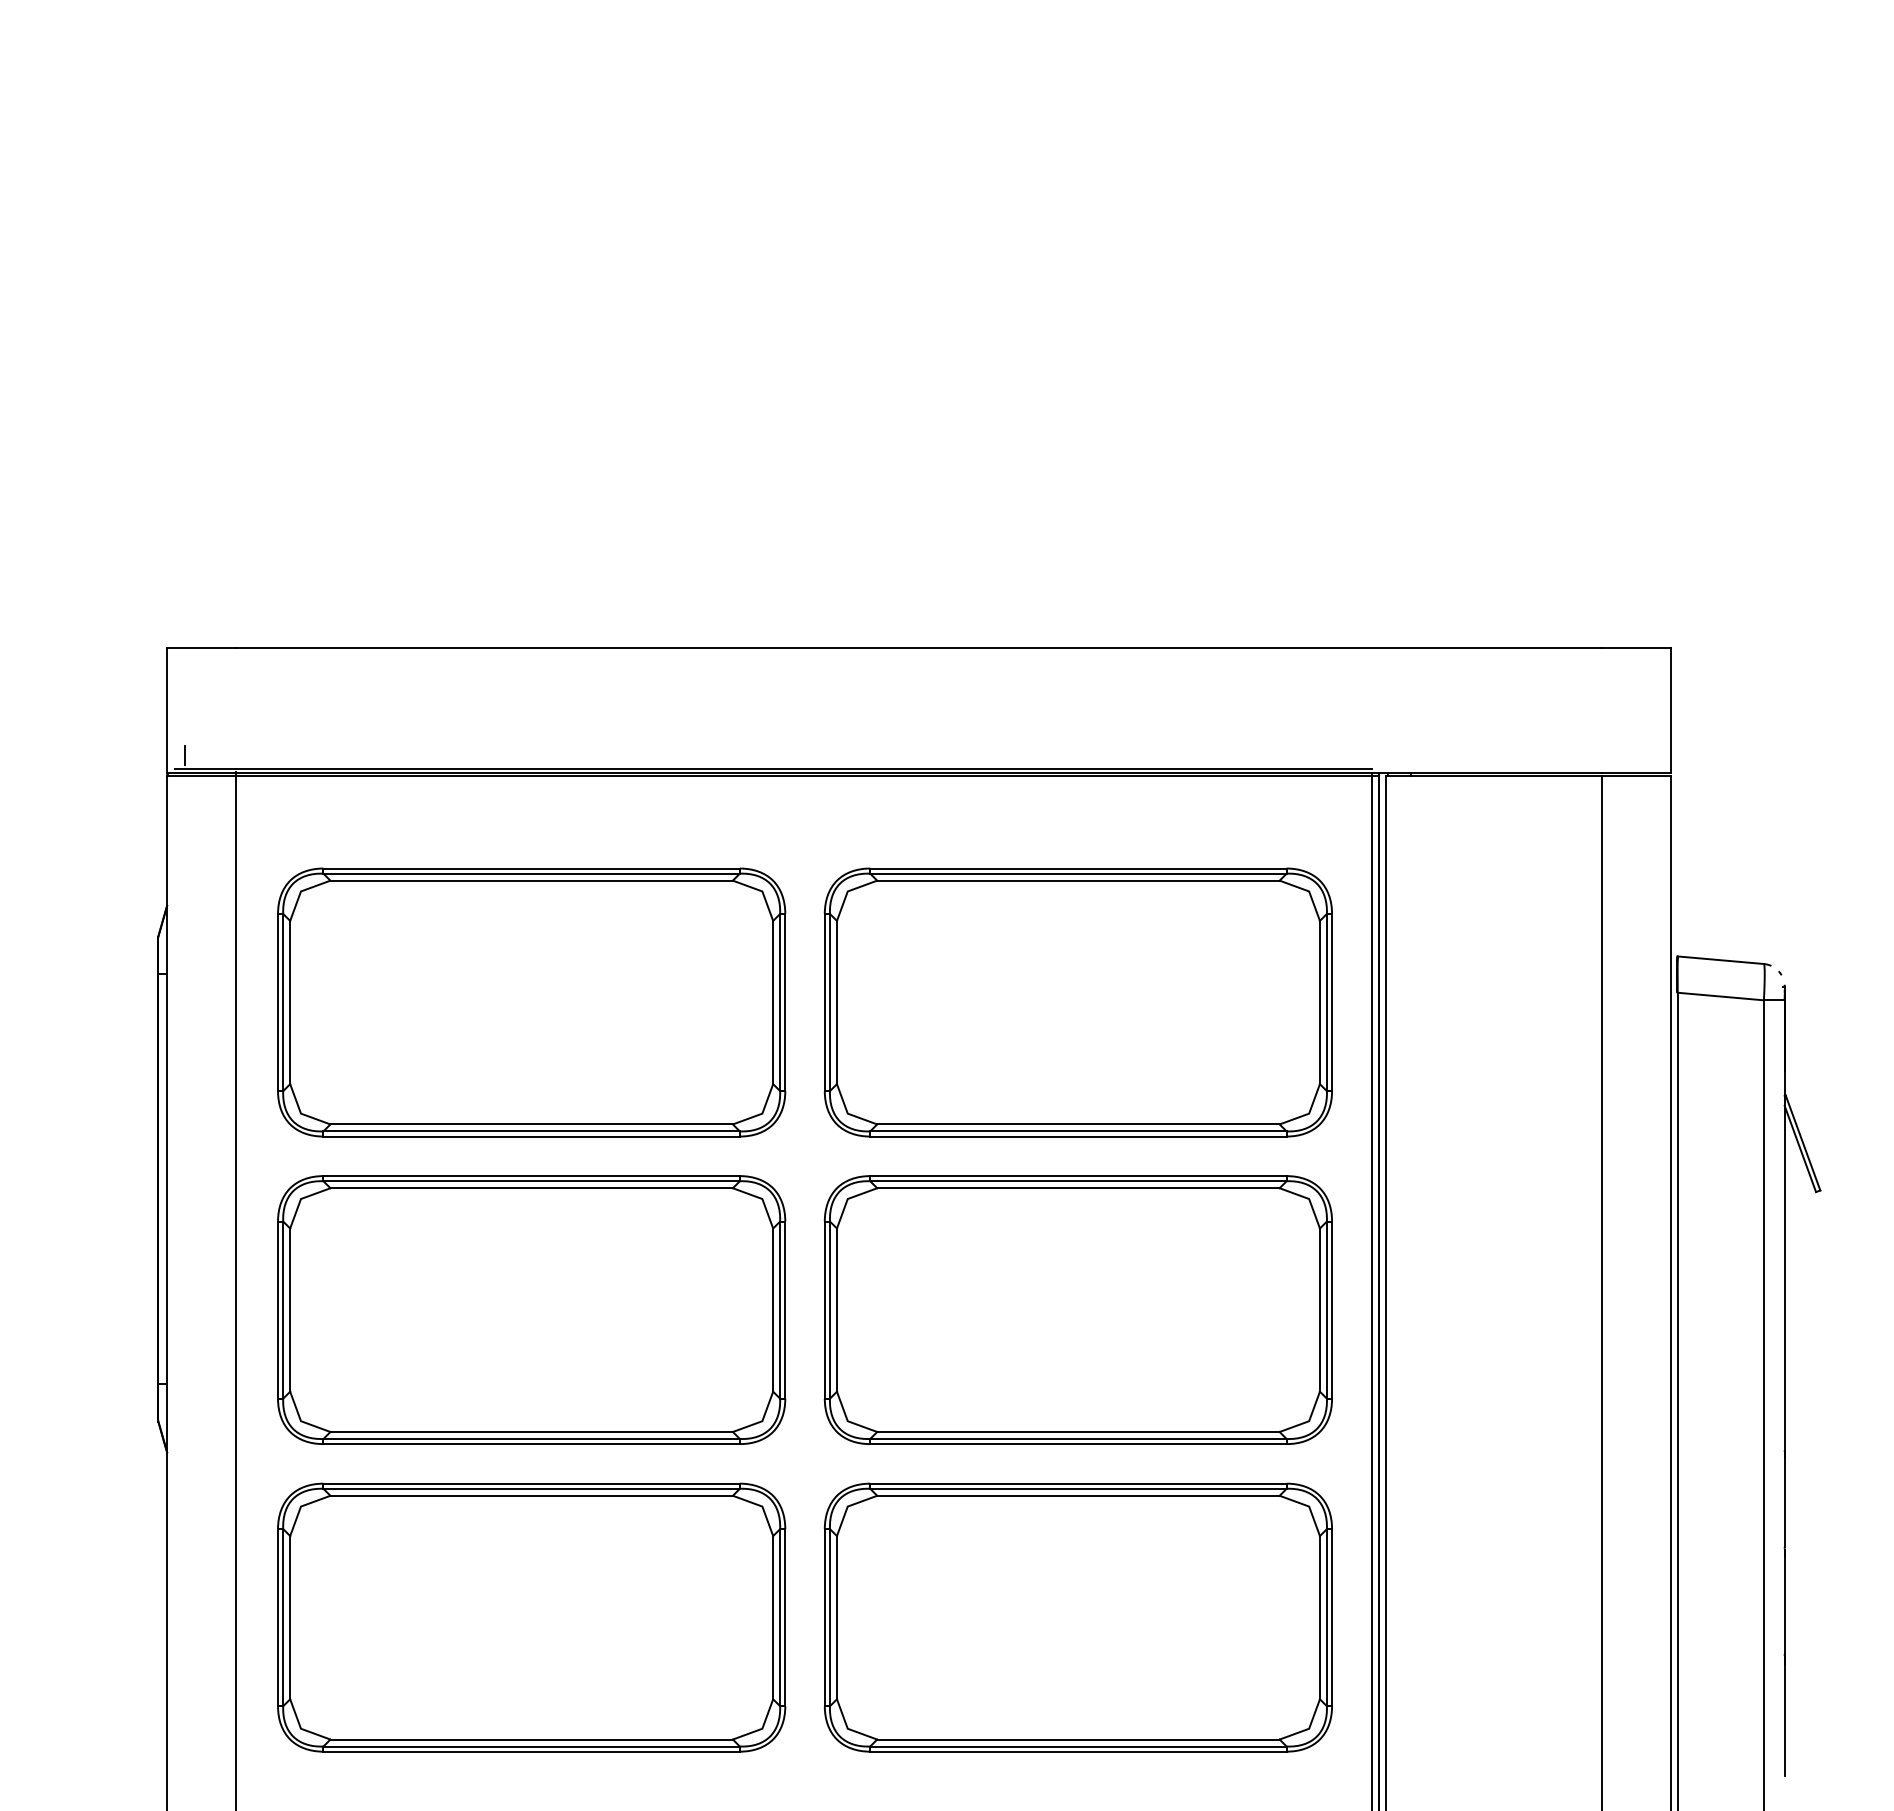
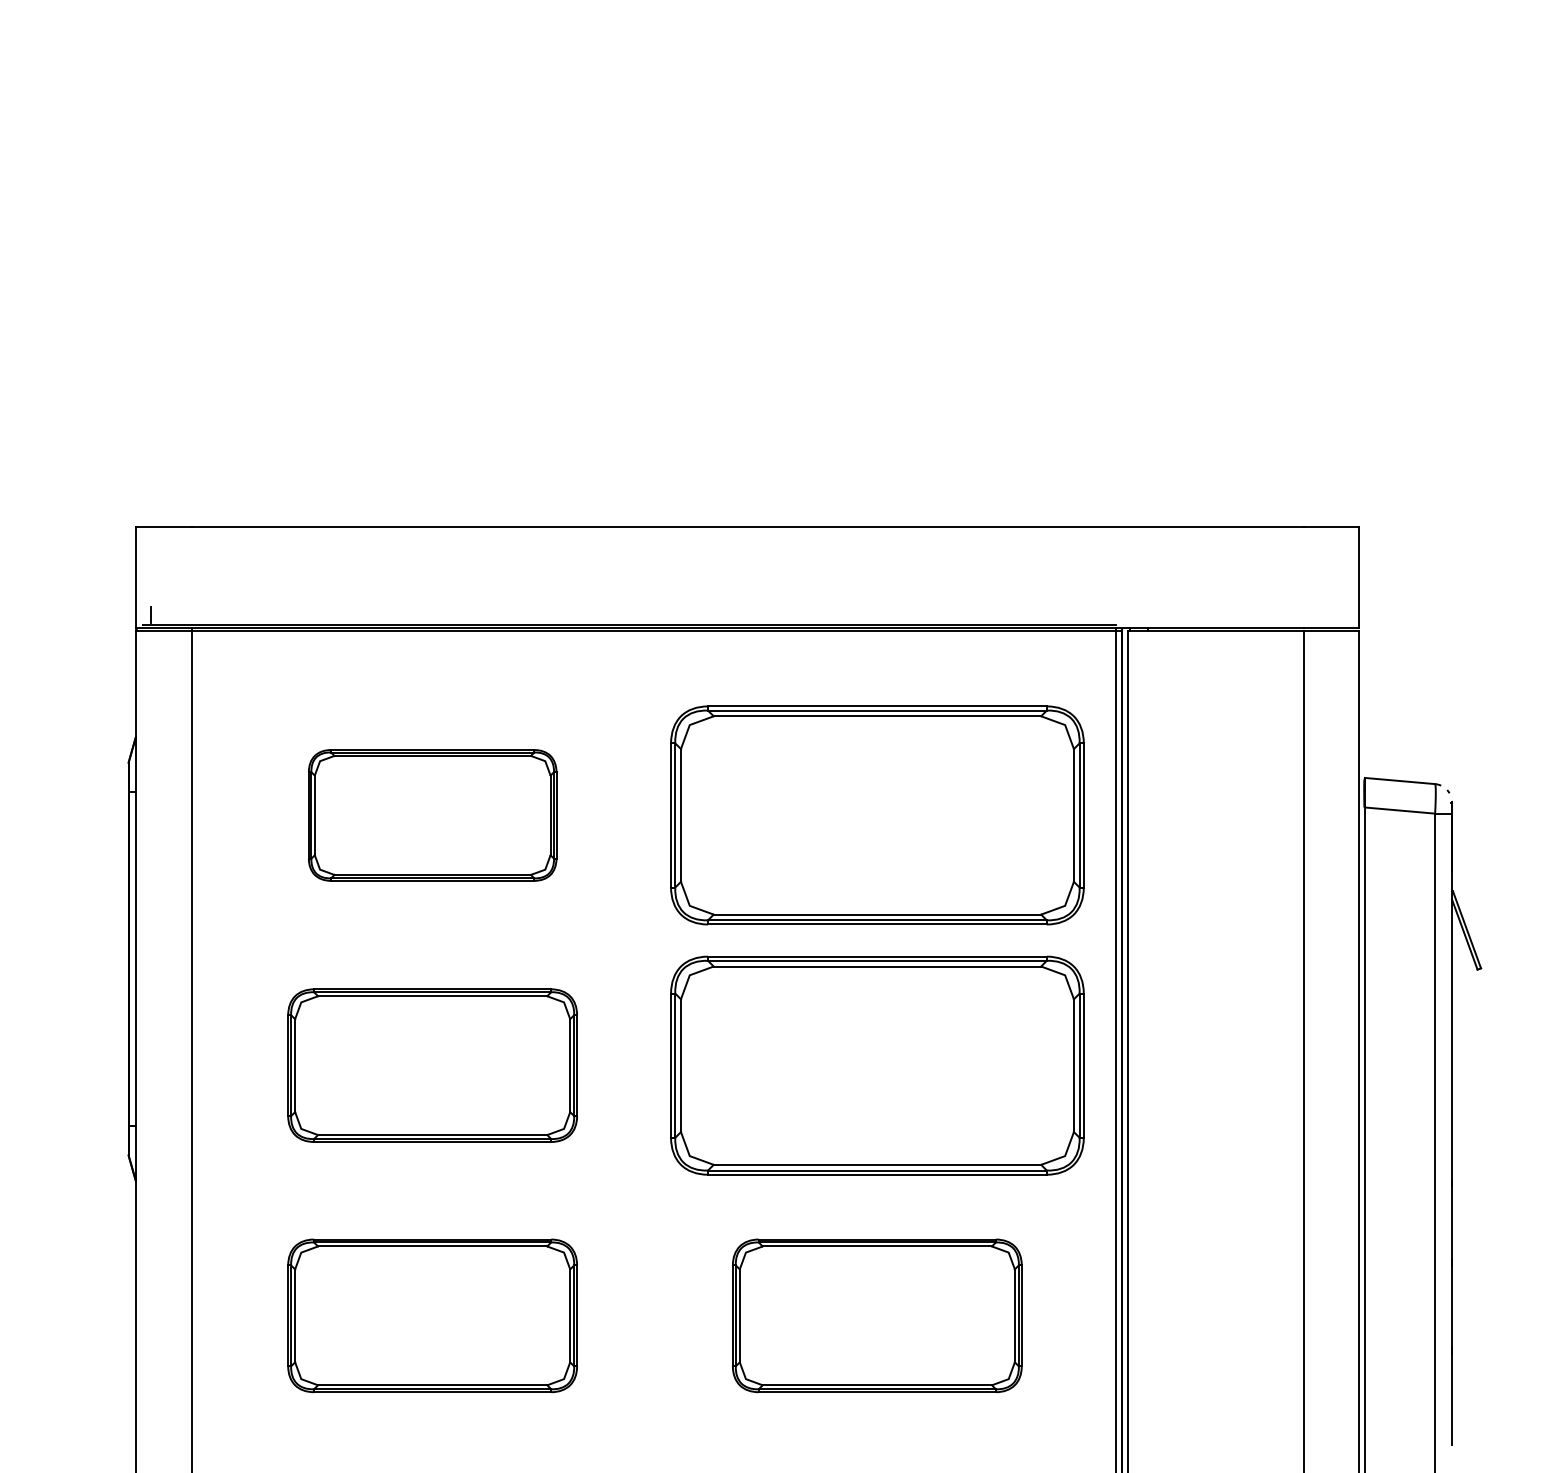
part: (531, 1002) -> (432, 815), size x0.6
part: (531, 1309) -> (432, 1065), size x0.7
part: (531, 1617) -> (432, 1315), size x0.7
part: (1077, 1617) -> (876, 1315), size x0.7

